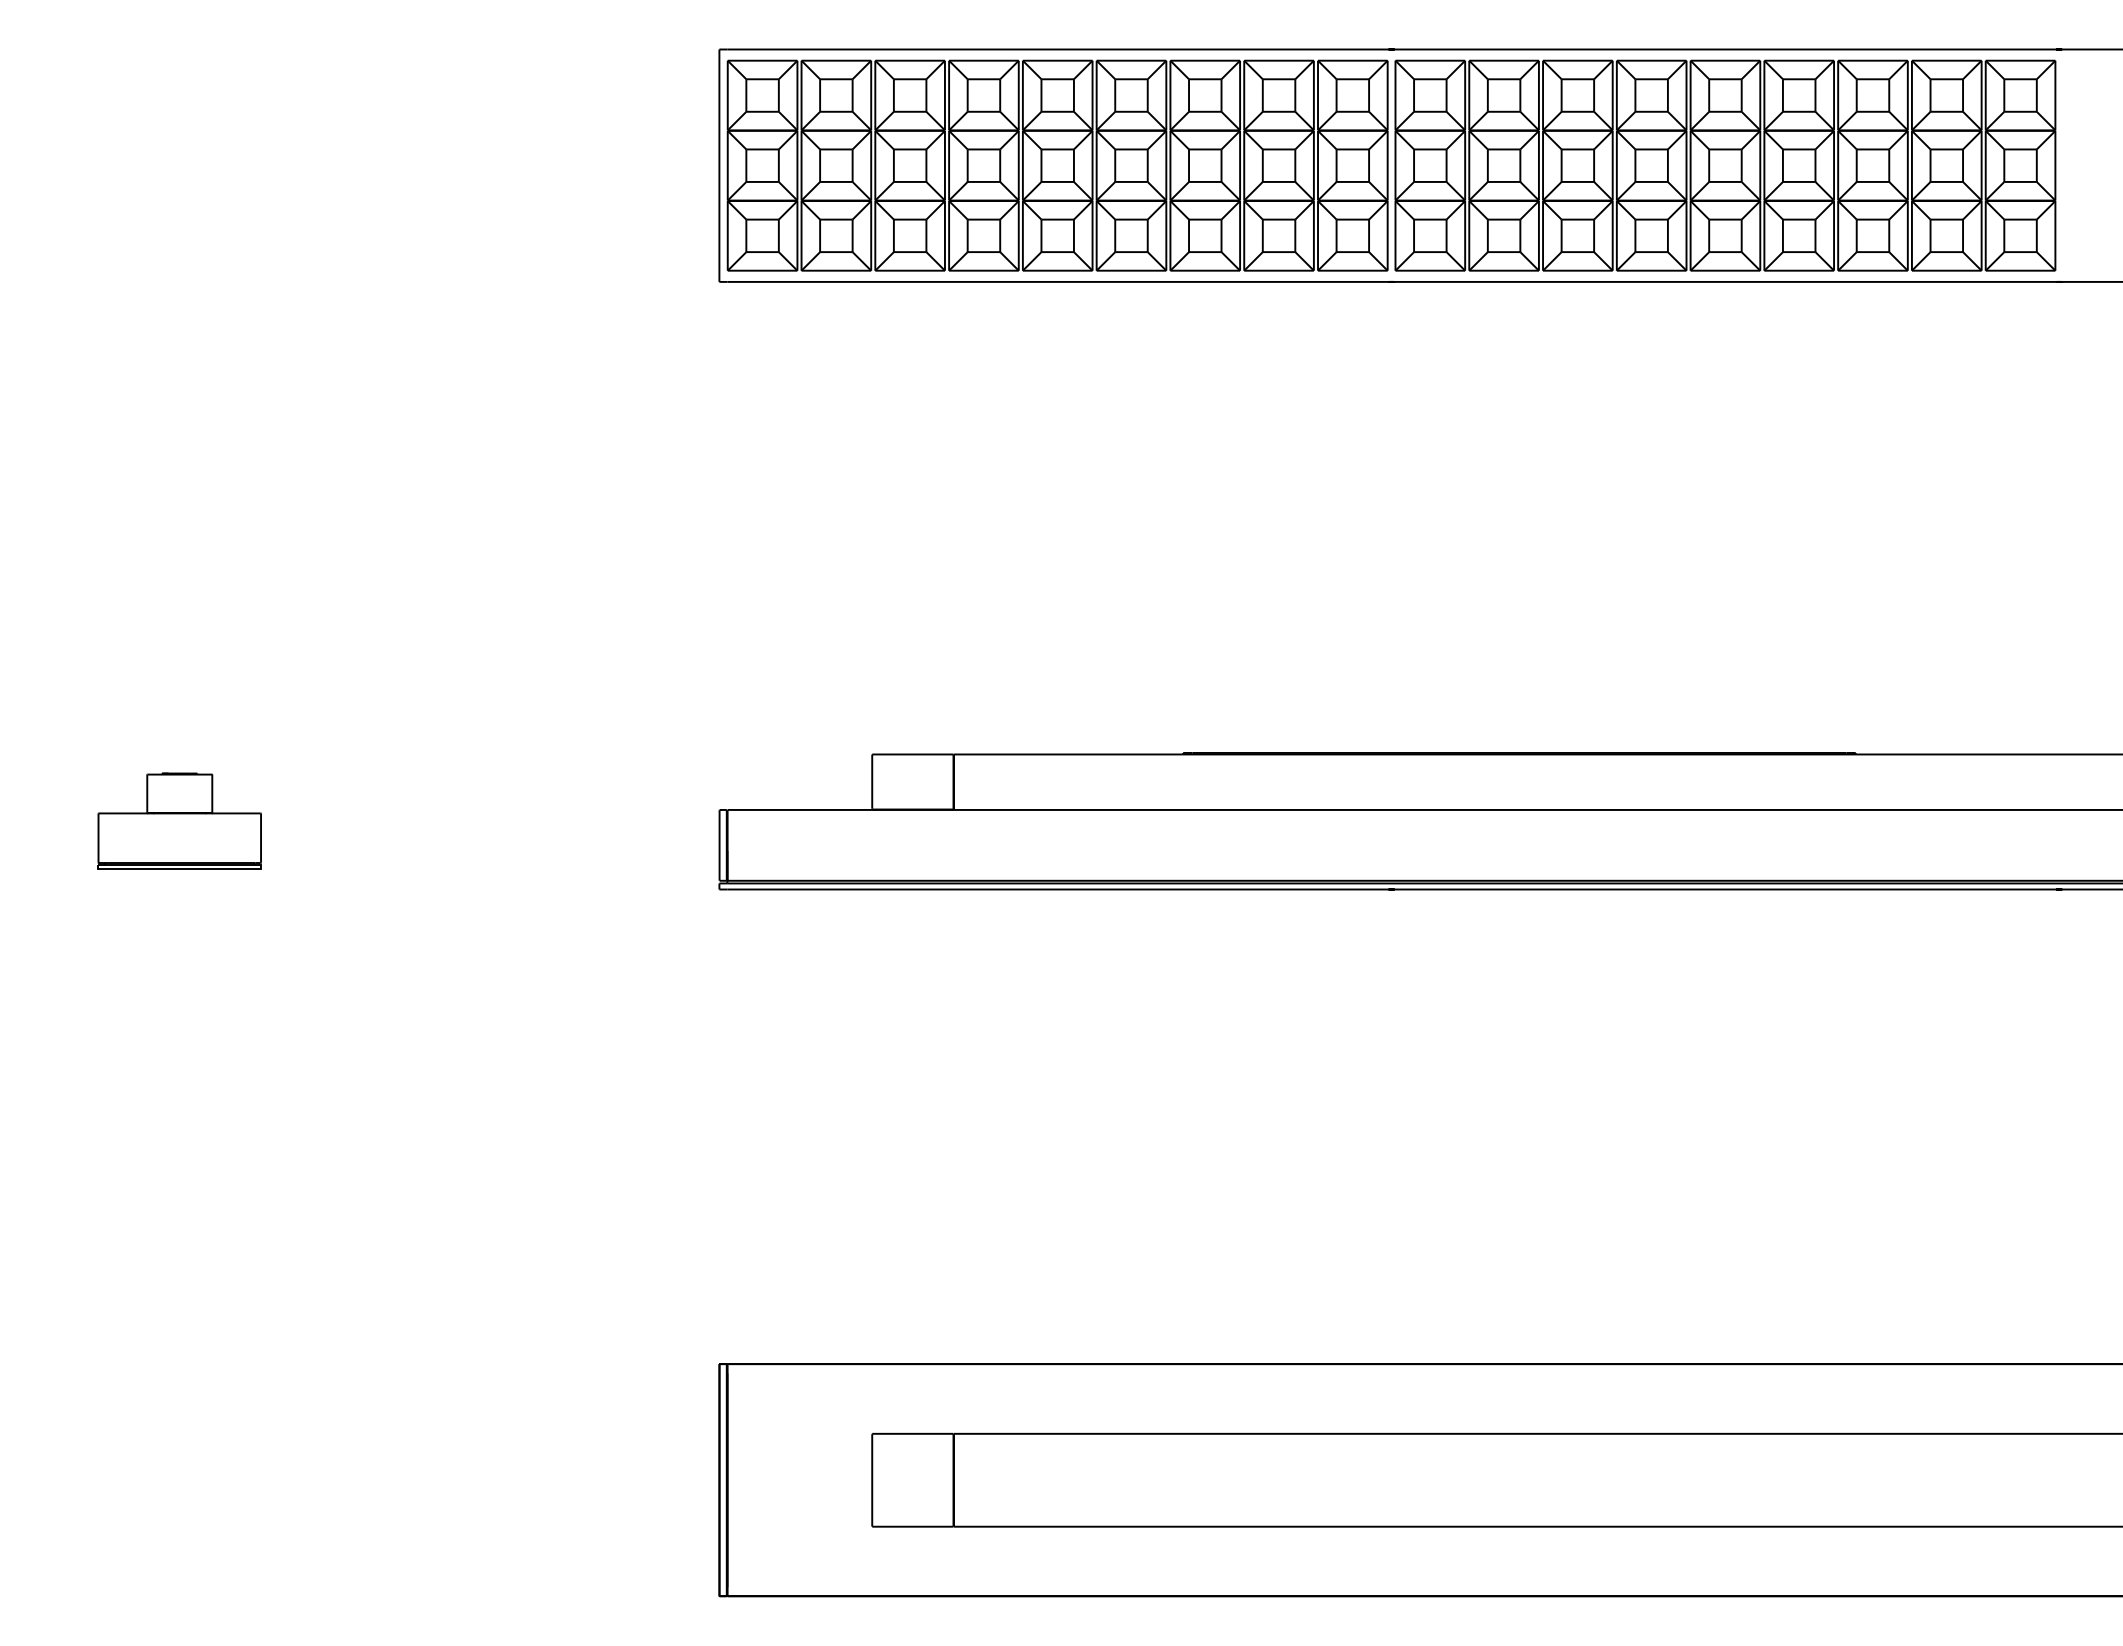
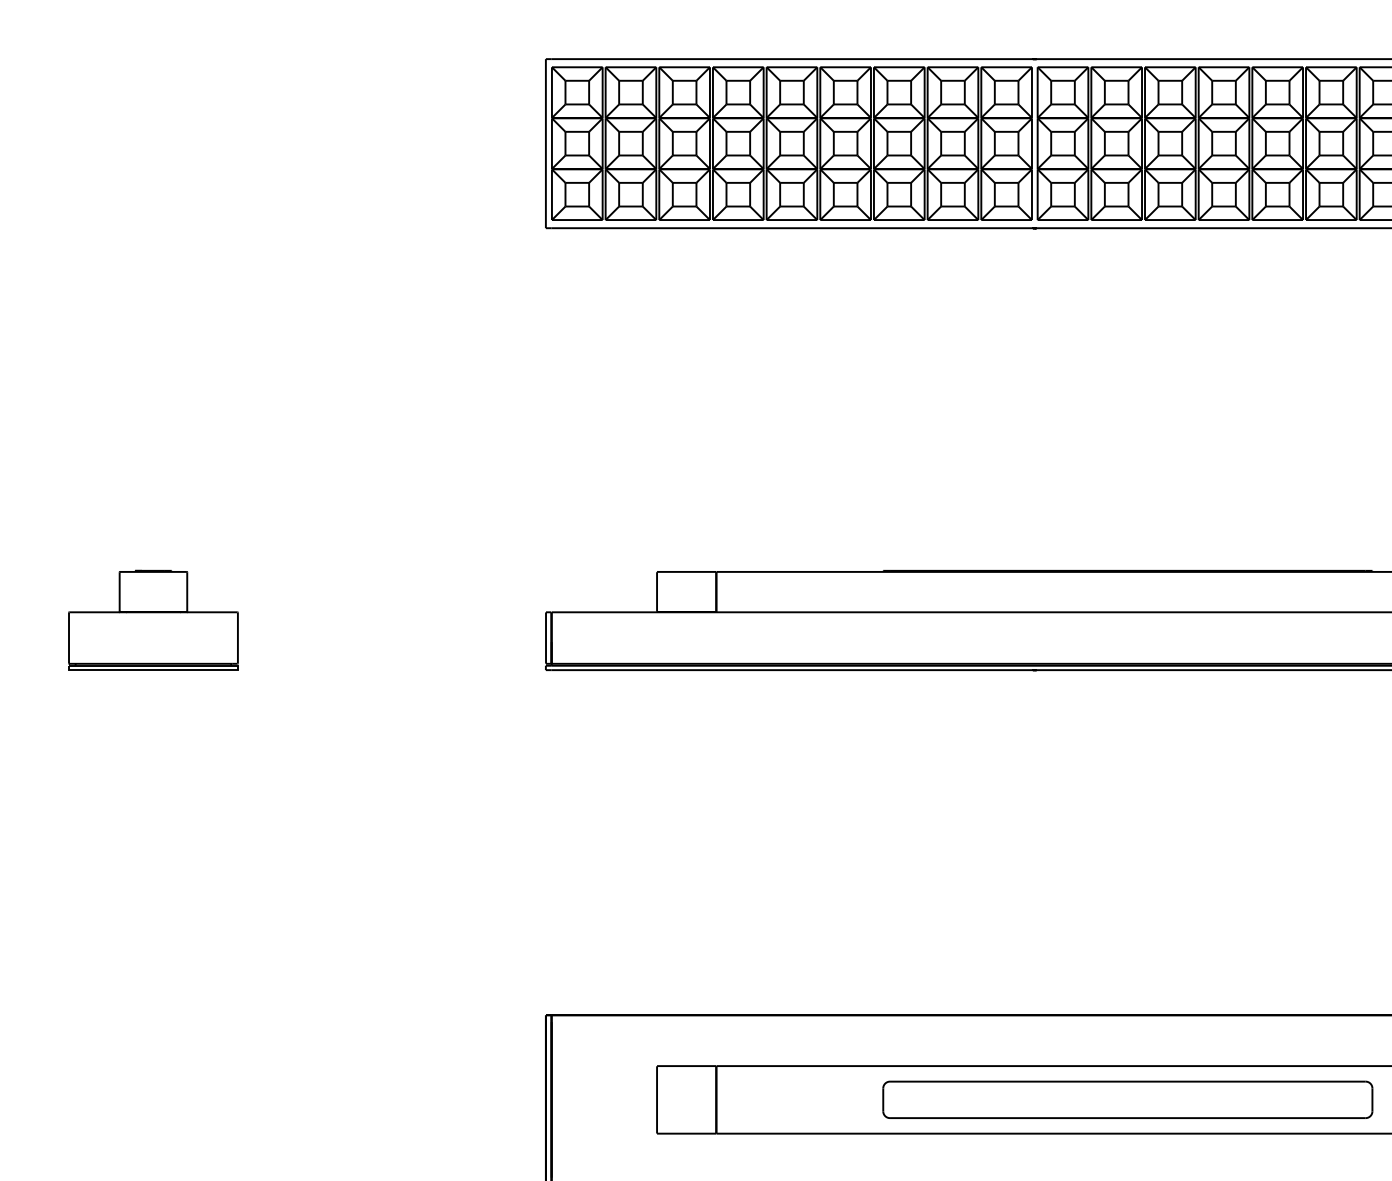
part: (179, 821) -> (153, 620), size x1.43
part: (1519, 1480) -> (1127, 1100), added

